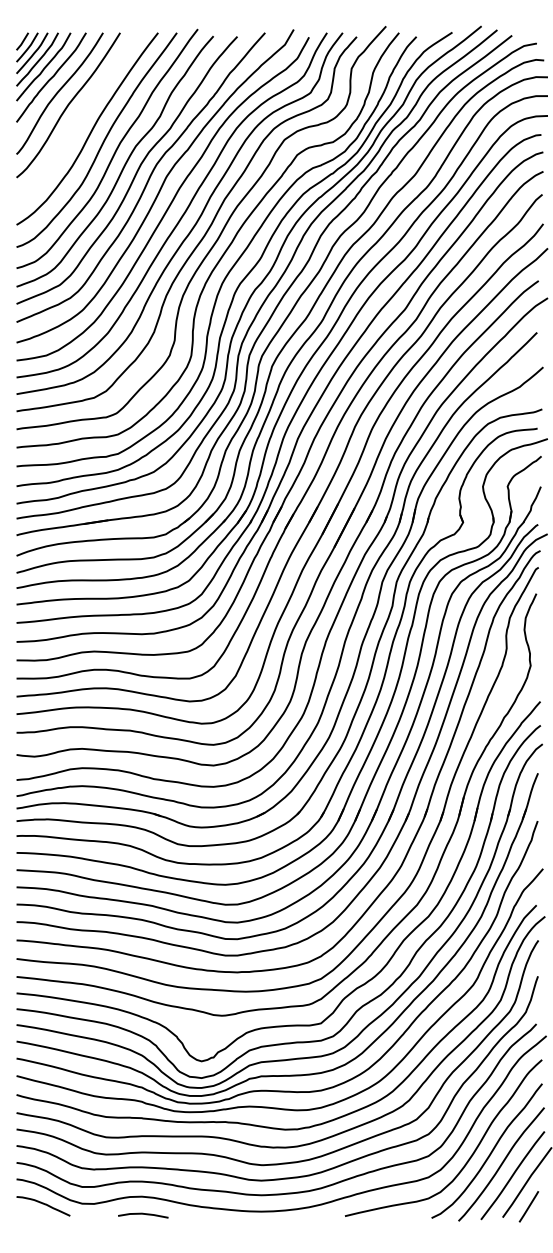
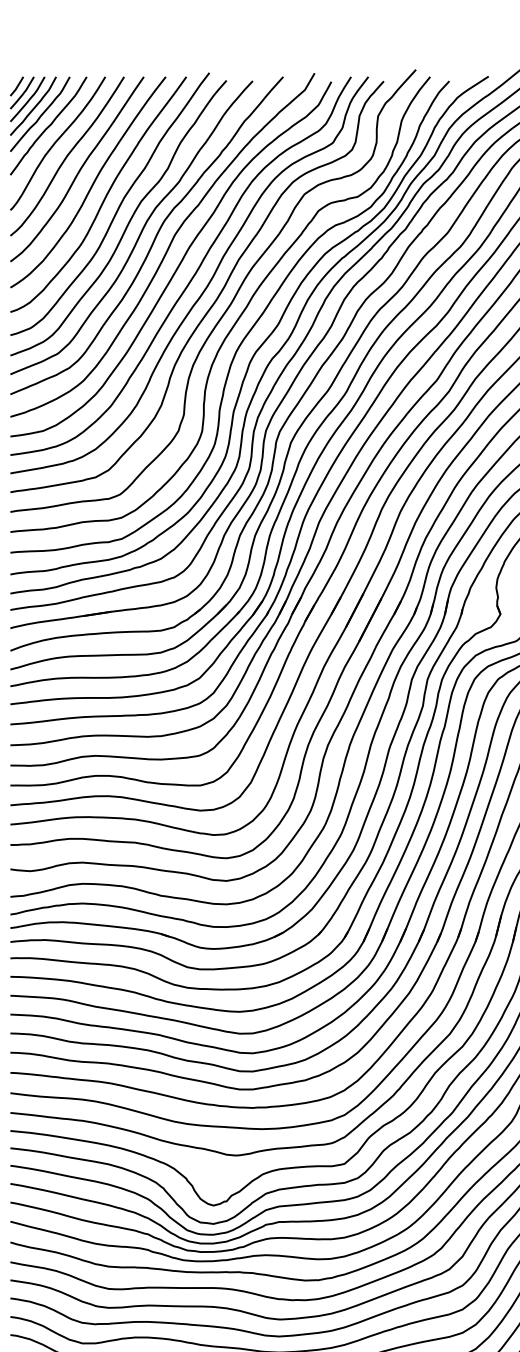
curve: (79, 116) -> (79, 168), added

